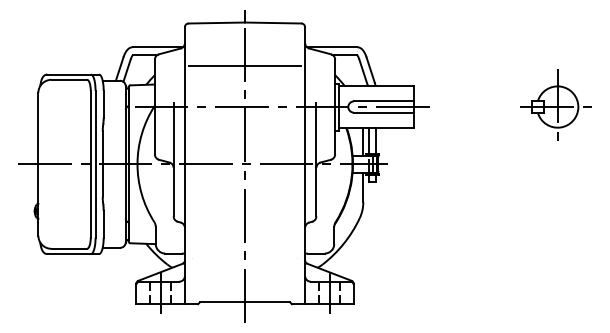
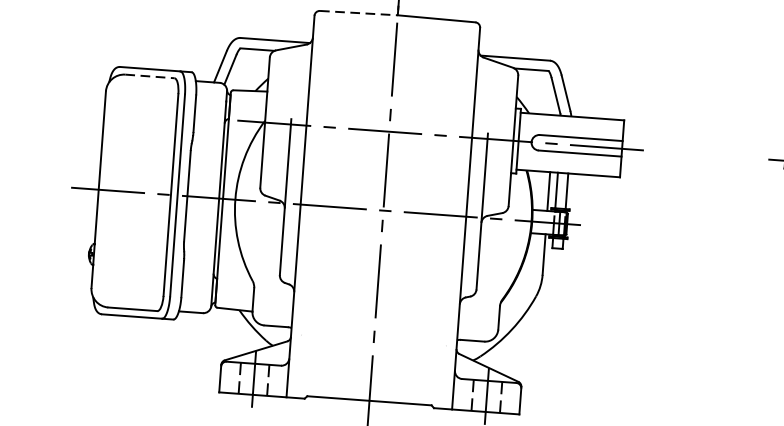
line: (217, 23) -> (359, 13), solid -> dashed
line: (245, 65) -> (394, 74), removed
line: (69, 79) -> (150, 76), solid -> dashed

